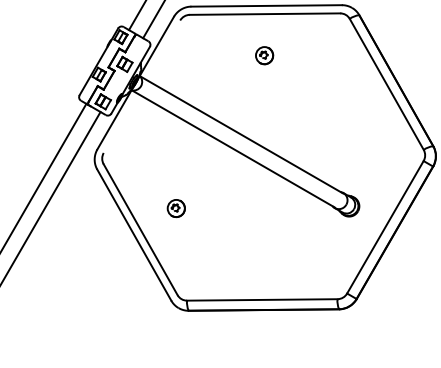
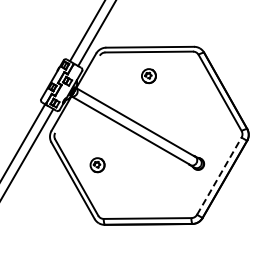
part: (263, 56) -> (148, 76), size x1.4
part: (176, 208) -> (97, 165), size x1.4
line: (385, 227) -> (219, 176), solid -> dashed

